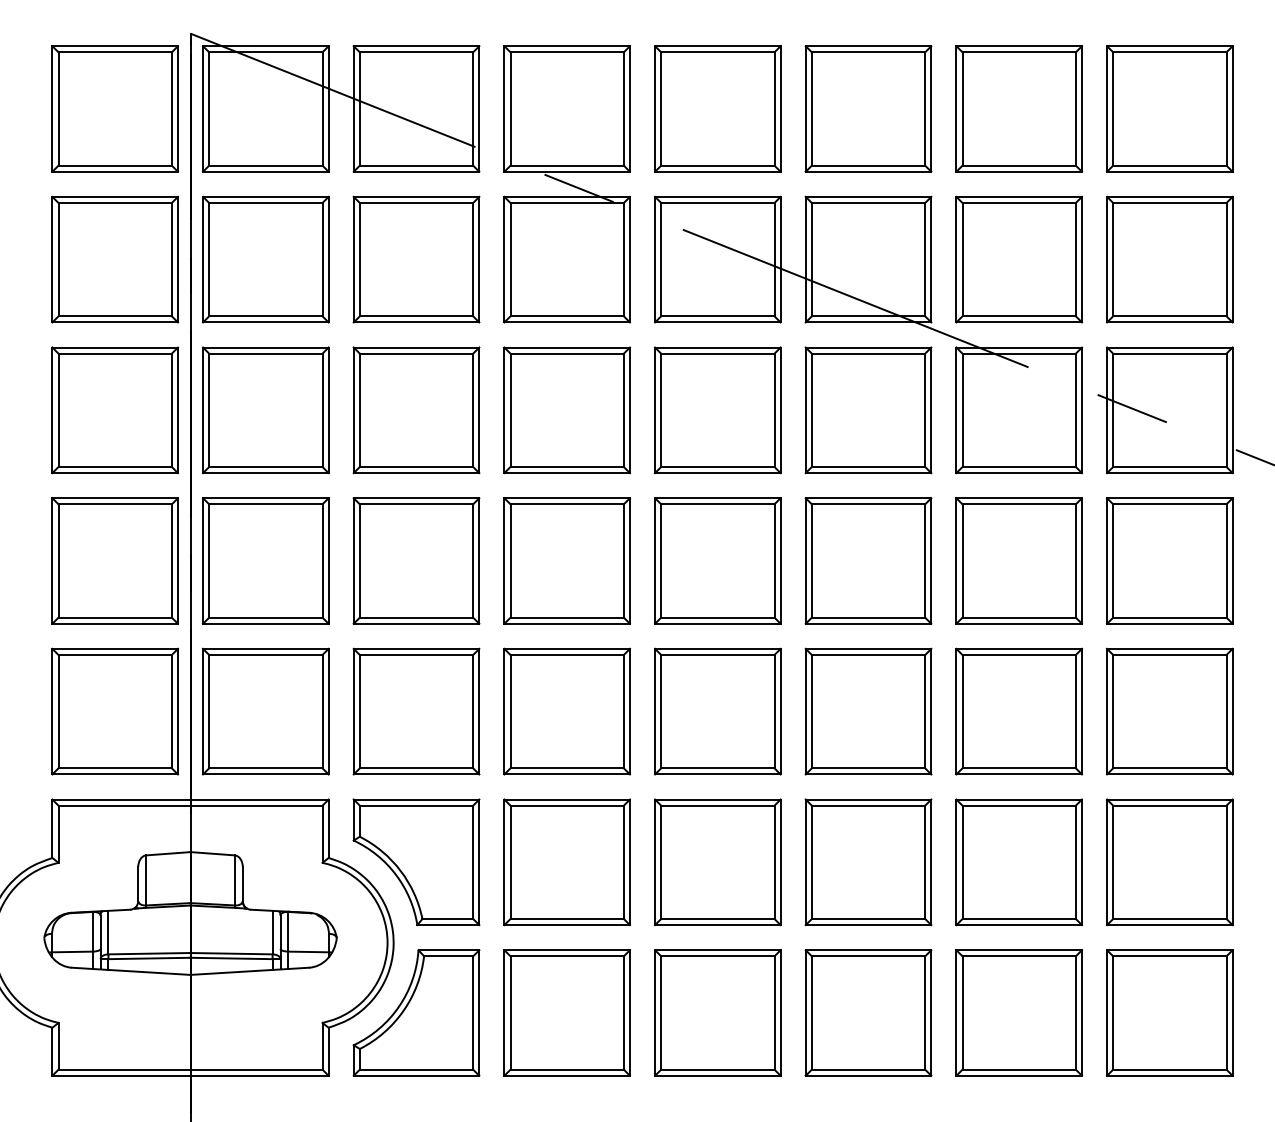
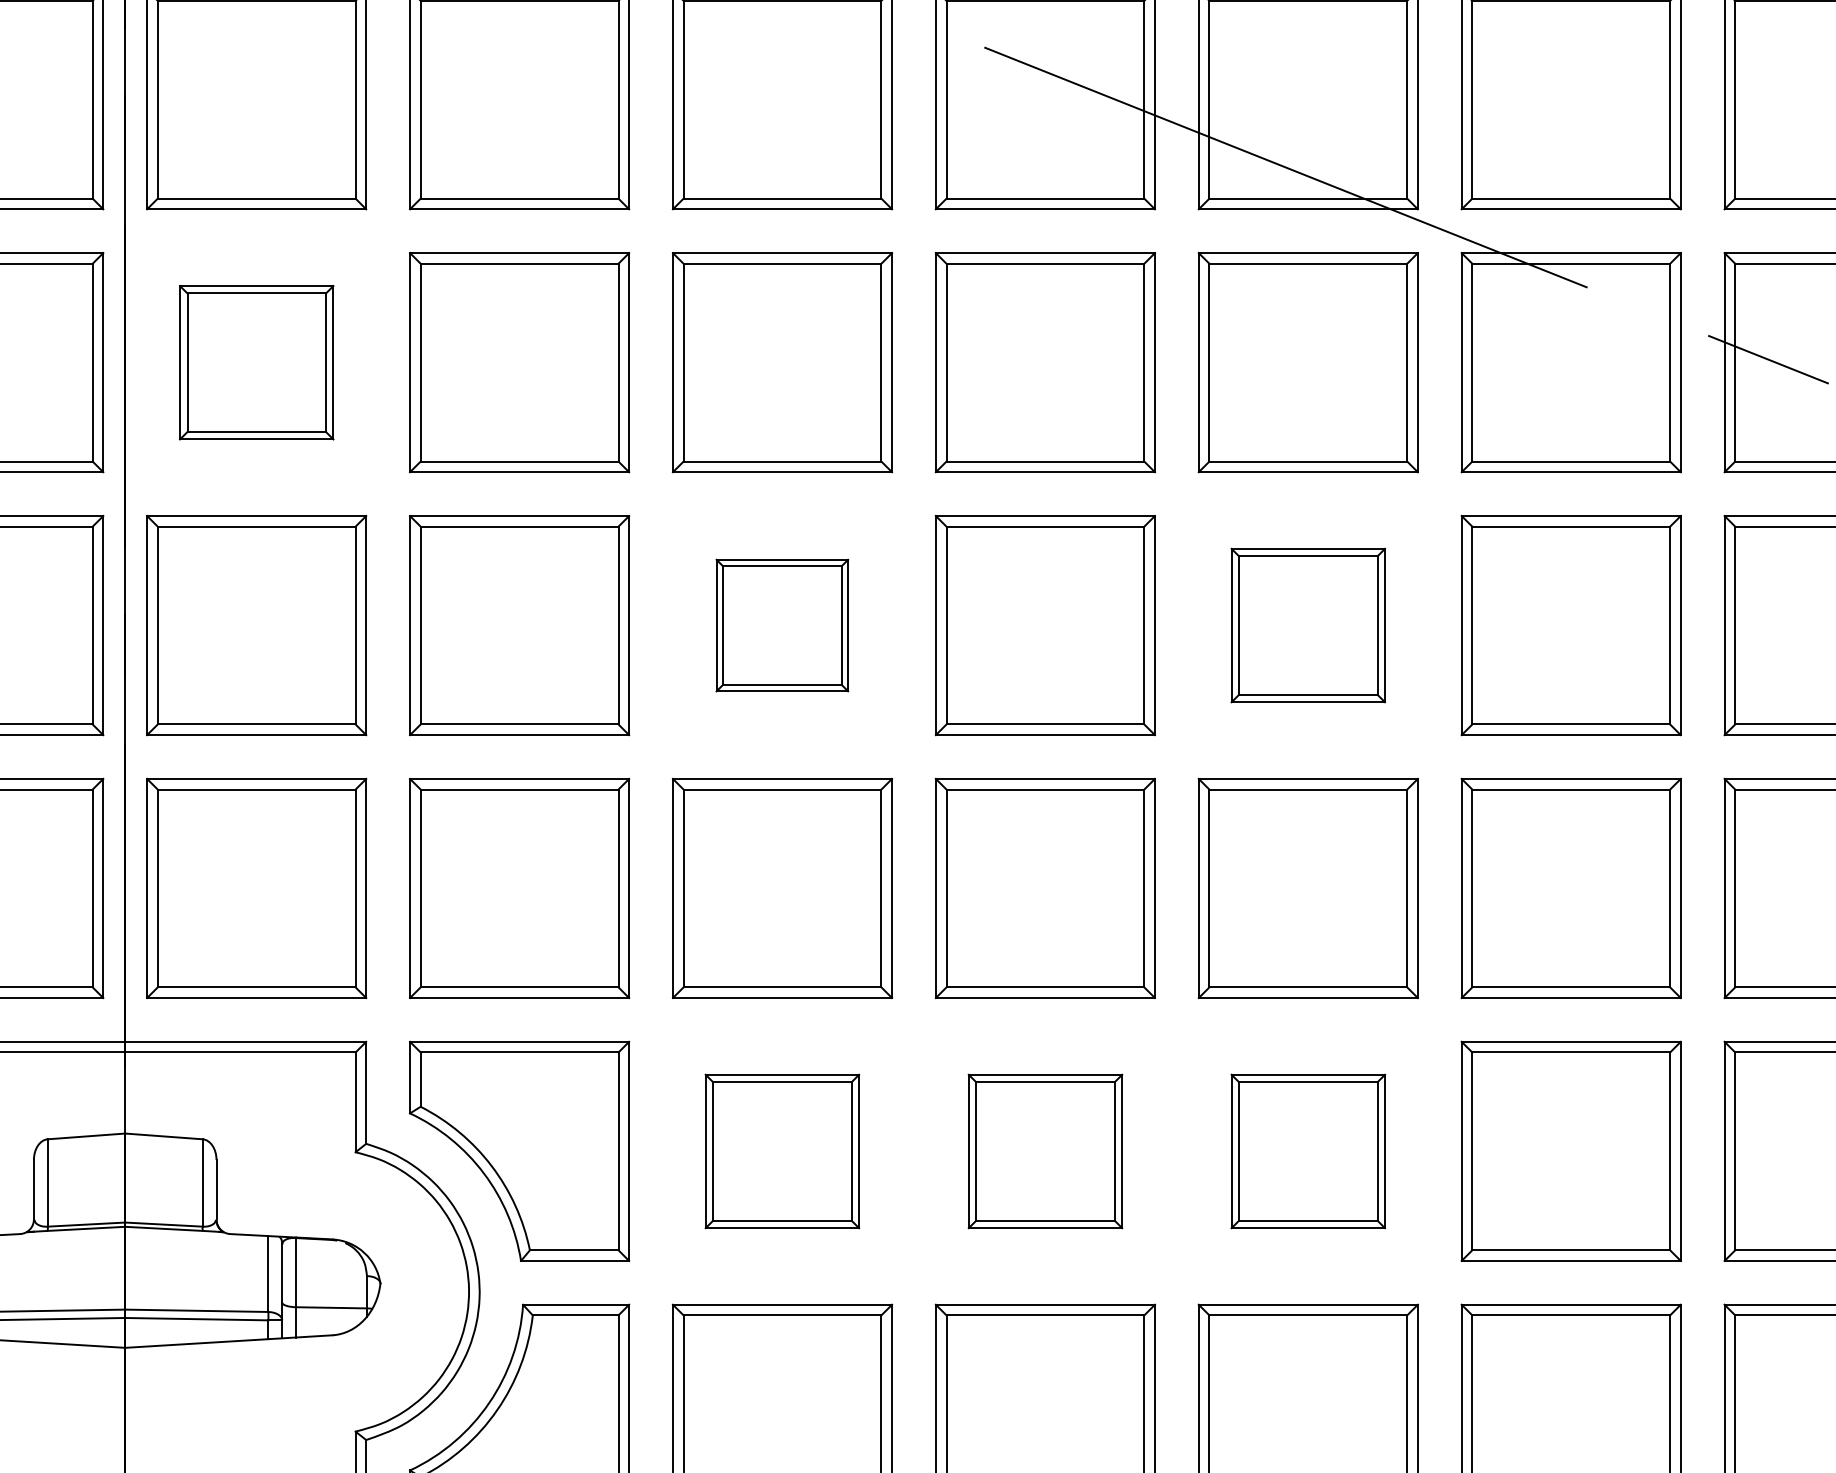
part: (265, 410) -> (256, 362), size x0.7
part: (566, 560) -> (781, 624), size x0.6
part: (868, 560) -> (1308, 624), size x0.7
part: (566, 862) -> (781, 1151), size x0.7
part: (717, 862) -> (1044, 1151), size x0.7
part: (868, 862) -> (1308, 1151), size x0.7

